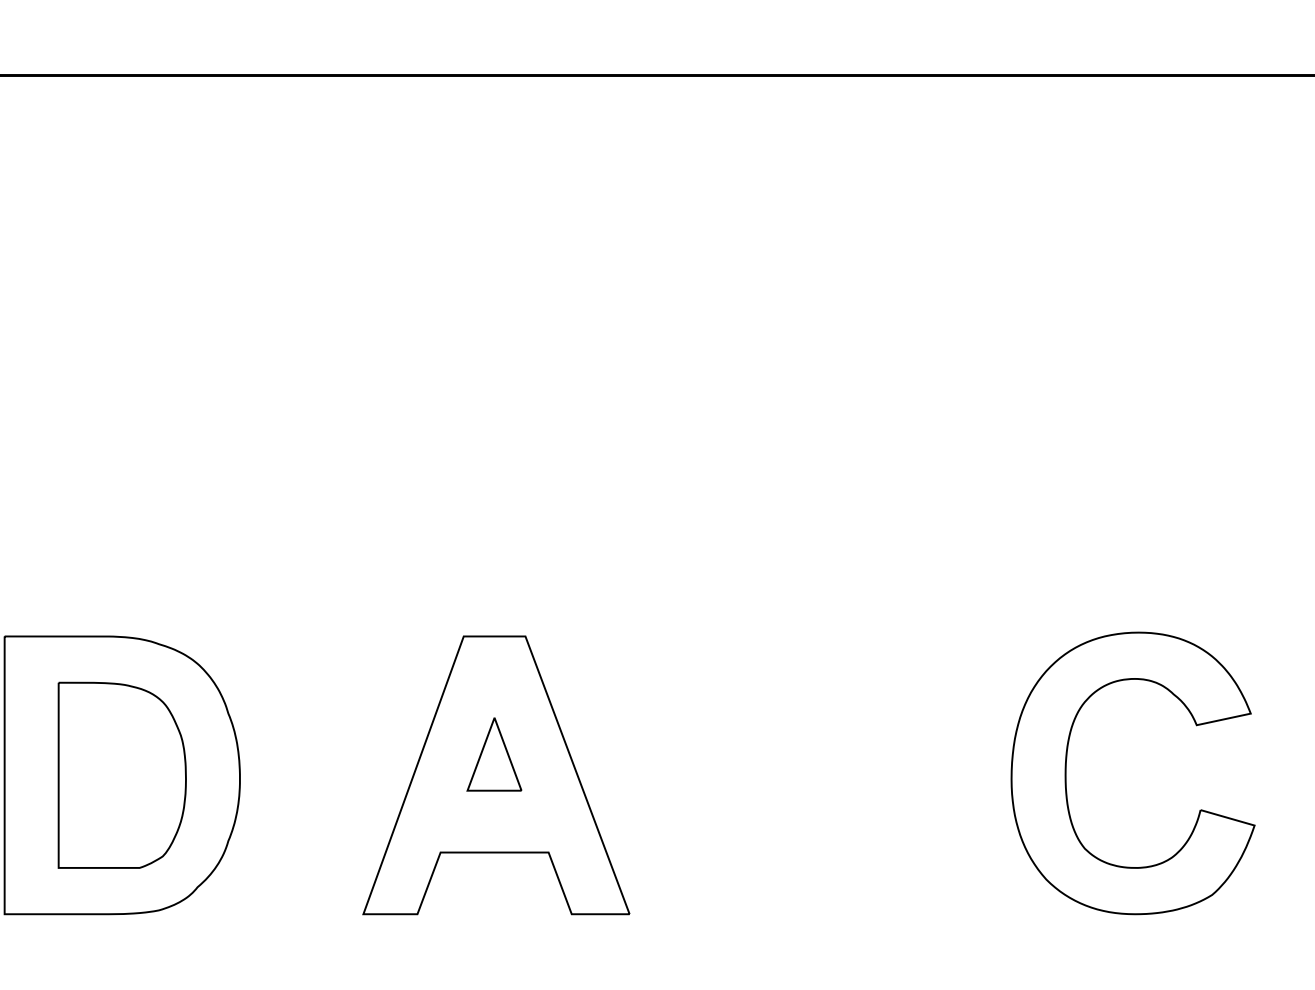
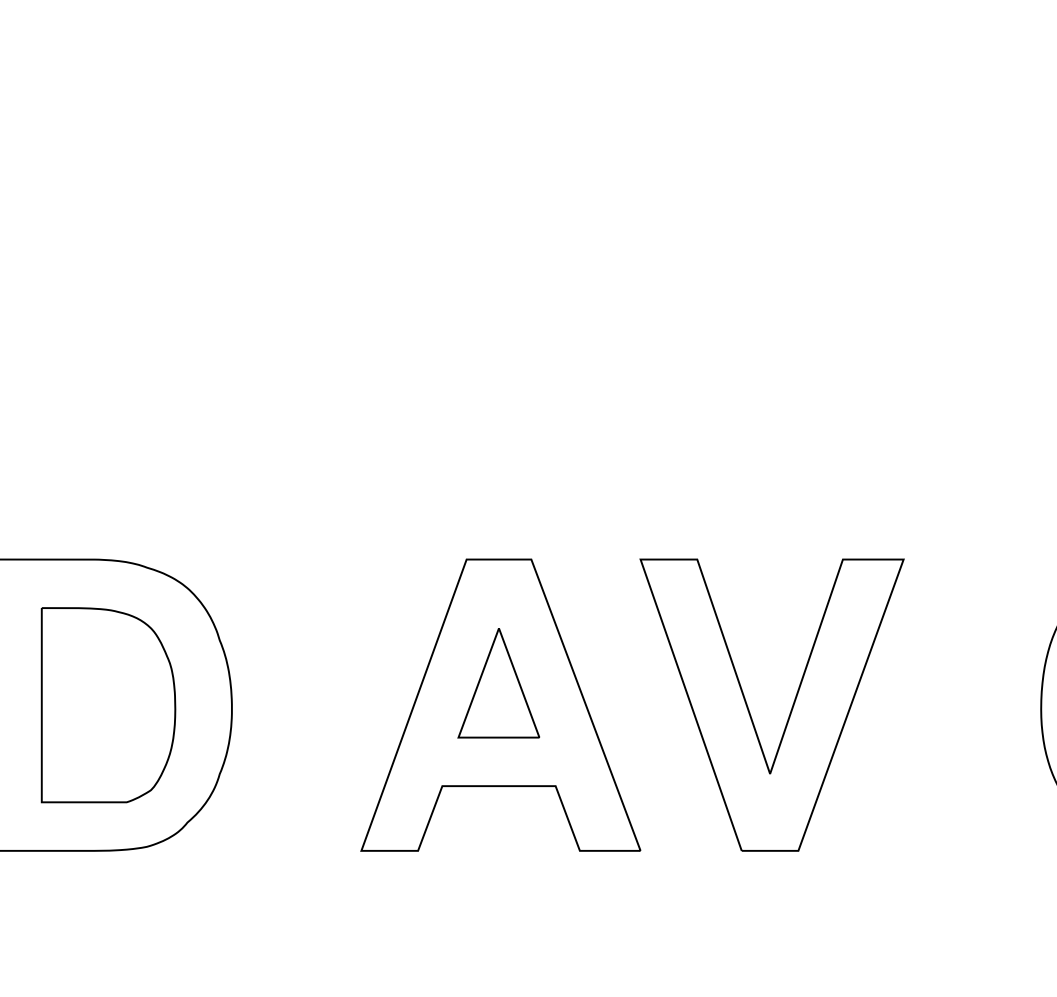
part: (494, 754) -> (498, 683), size x1.43
part: (772, 780) -> (790, 710), added

